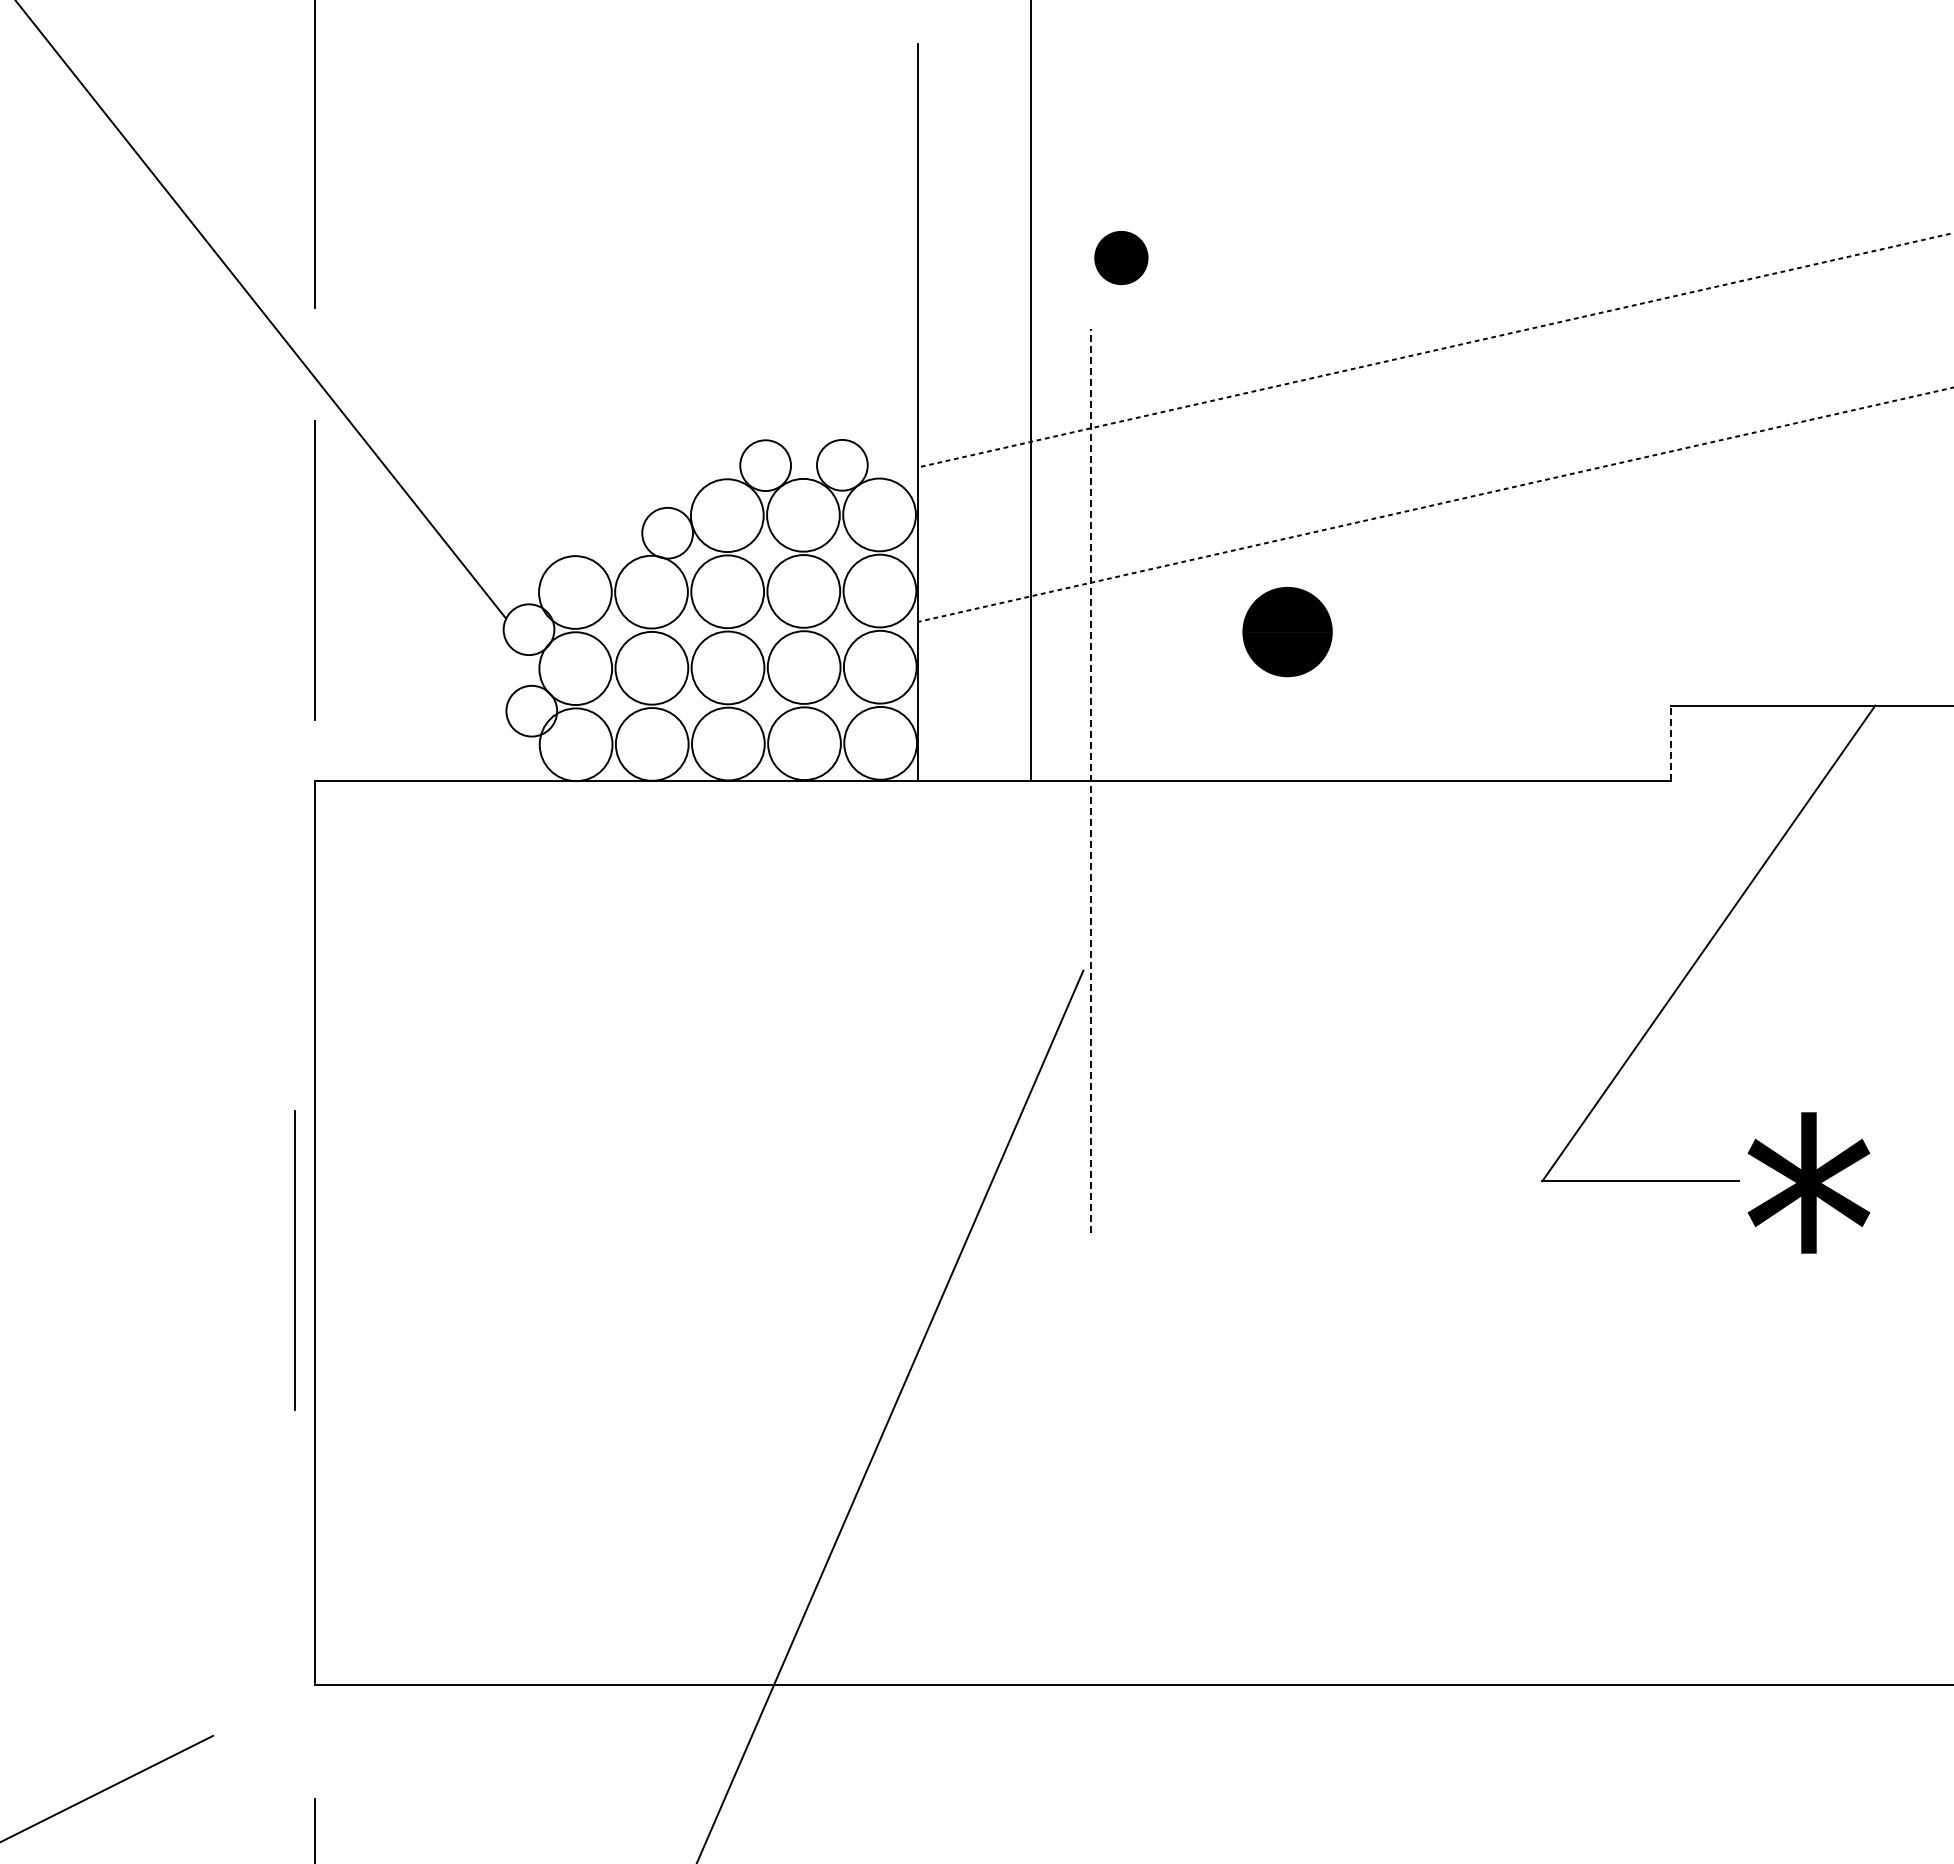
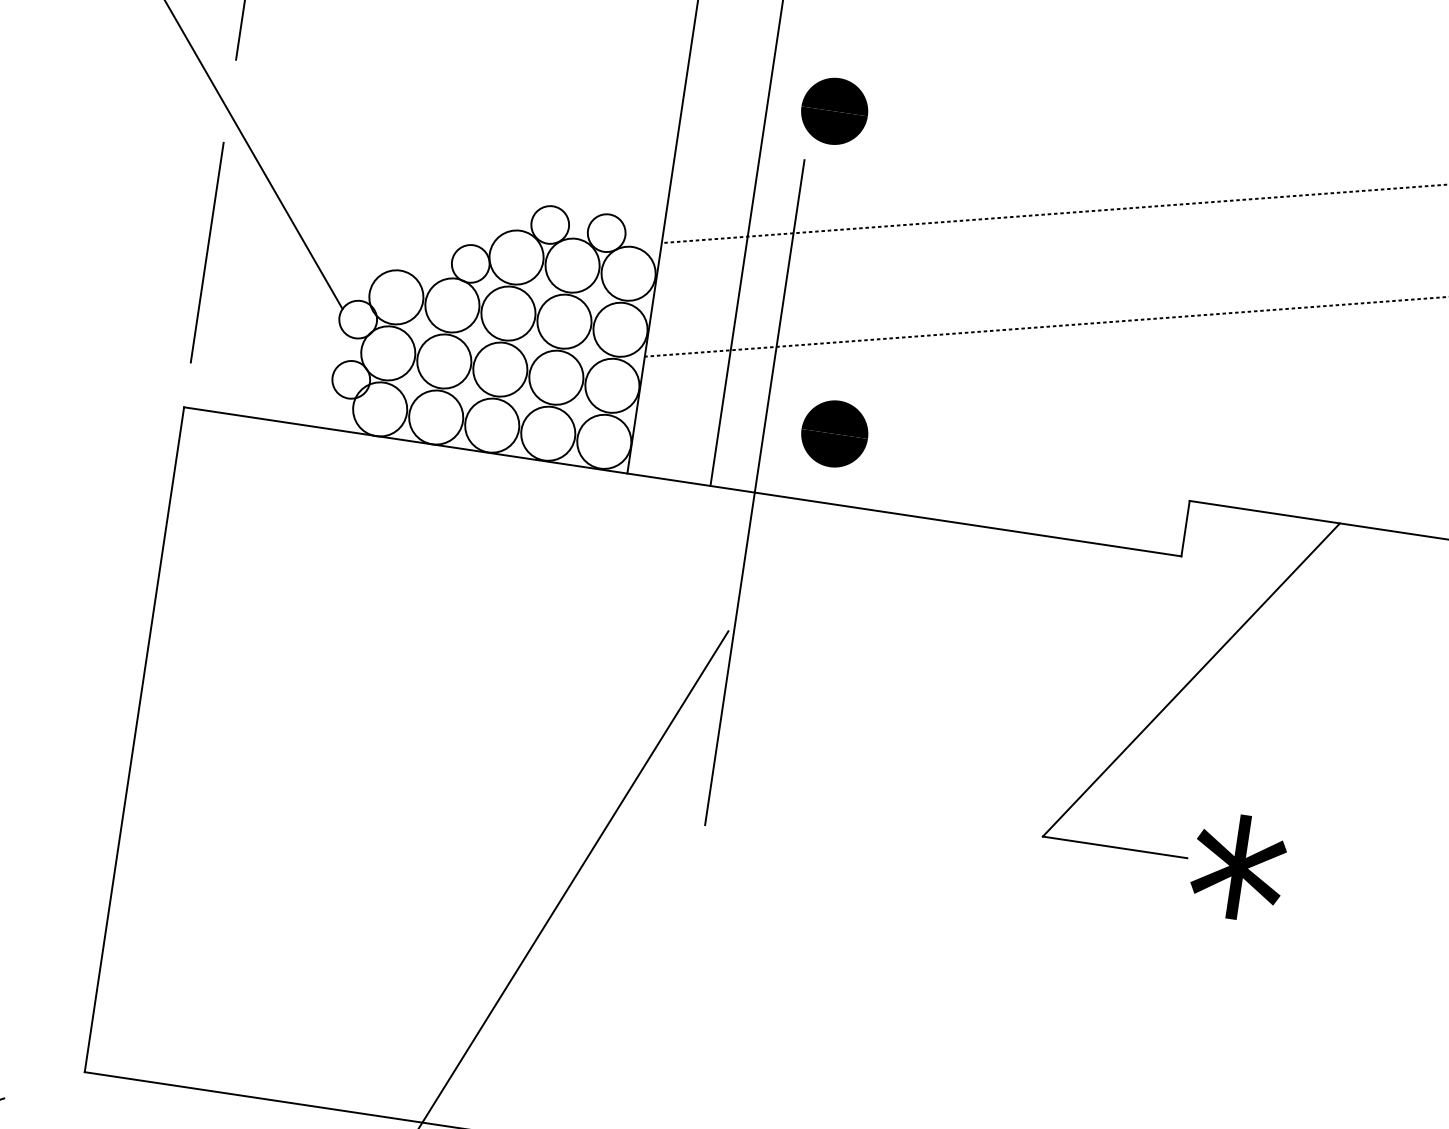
part: (1121, 257) -> (834, 111), size x1.67
part: (1287, 631) -> (834, 433), moved
line: (1671, 743) -> (1185, 528), dashed -> solid
line: (1090, 780) -> (754, 492), dashed -> solid
line: (294, 1260) -> (116, 757), removed

